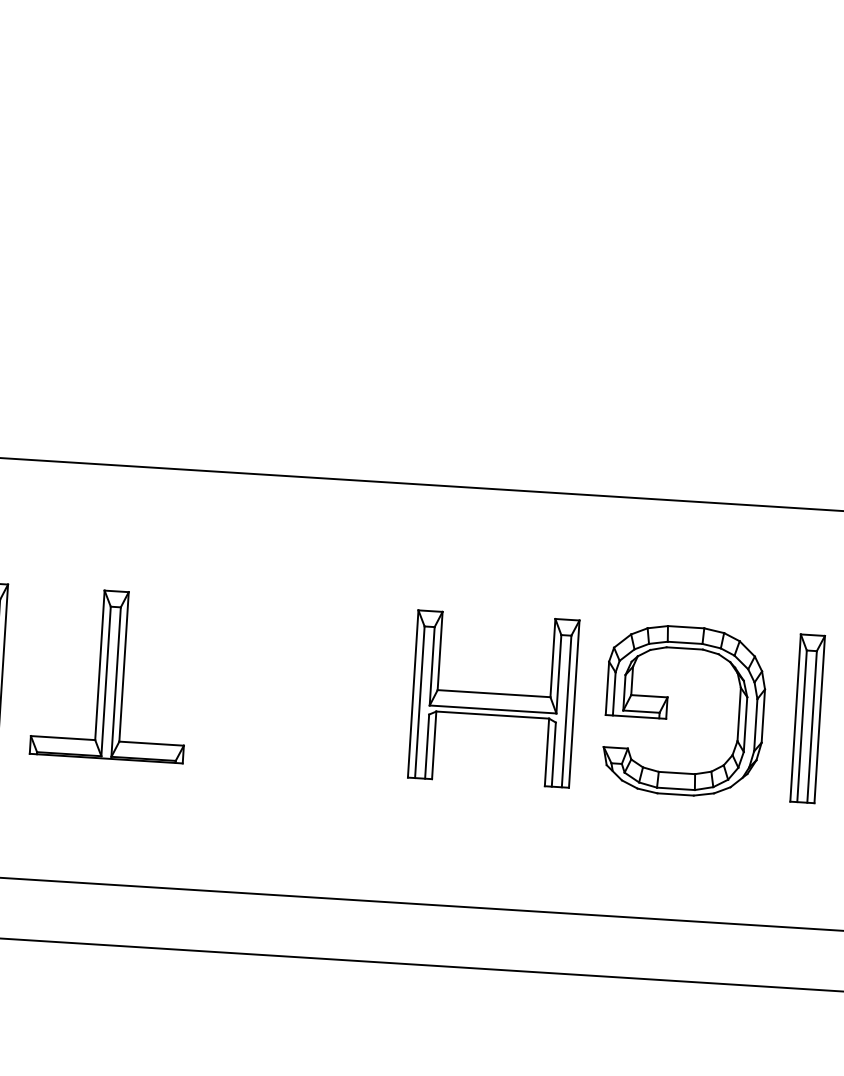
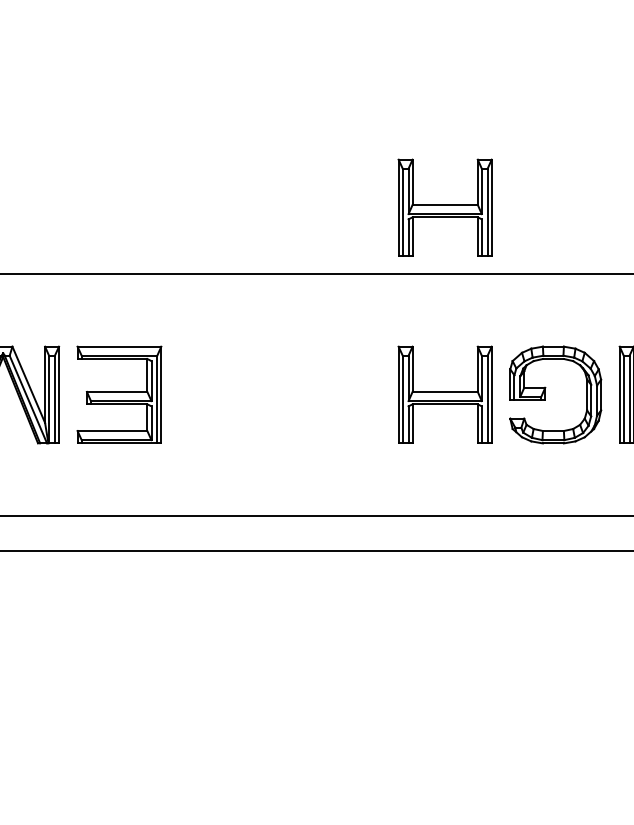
part: (512, 374) -> (444, 207), added
part: (112, 674) -> (224, 394), removed

